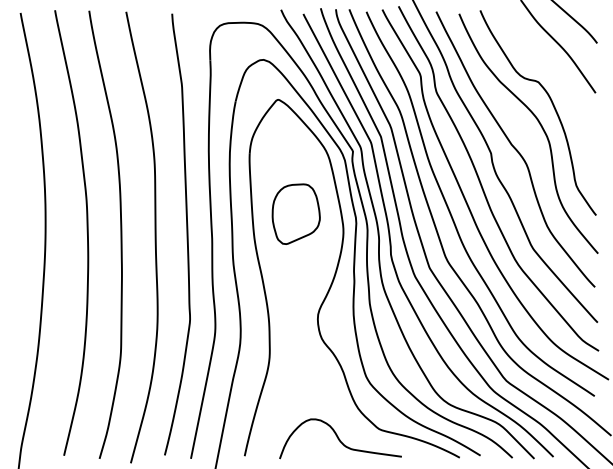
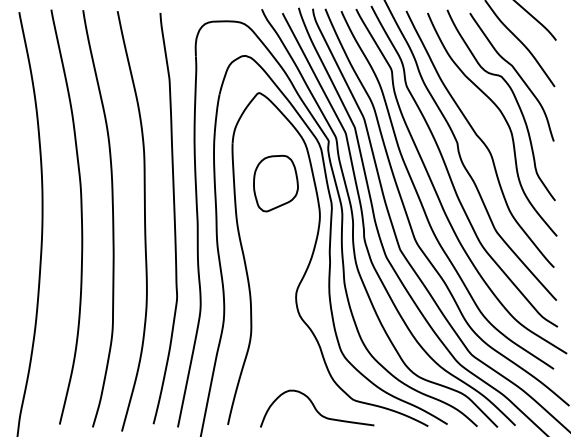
curve: (553, 77) -> (515, 72), added
part: (295, 214) -> (275, 183), moved

